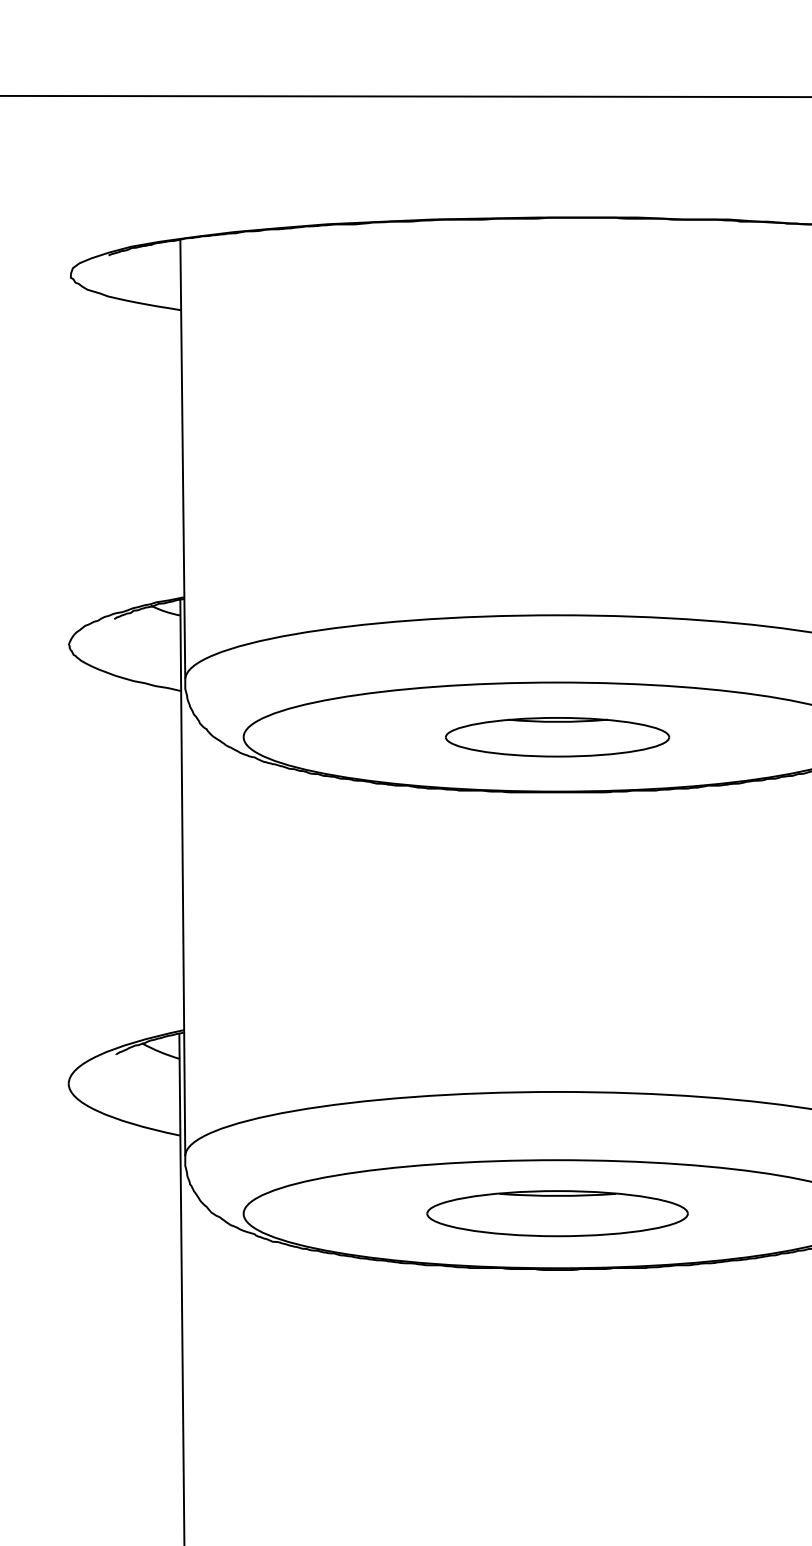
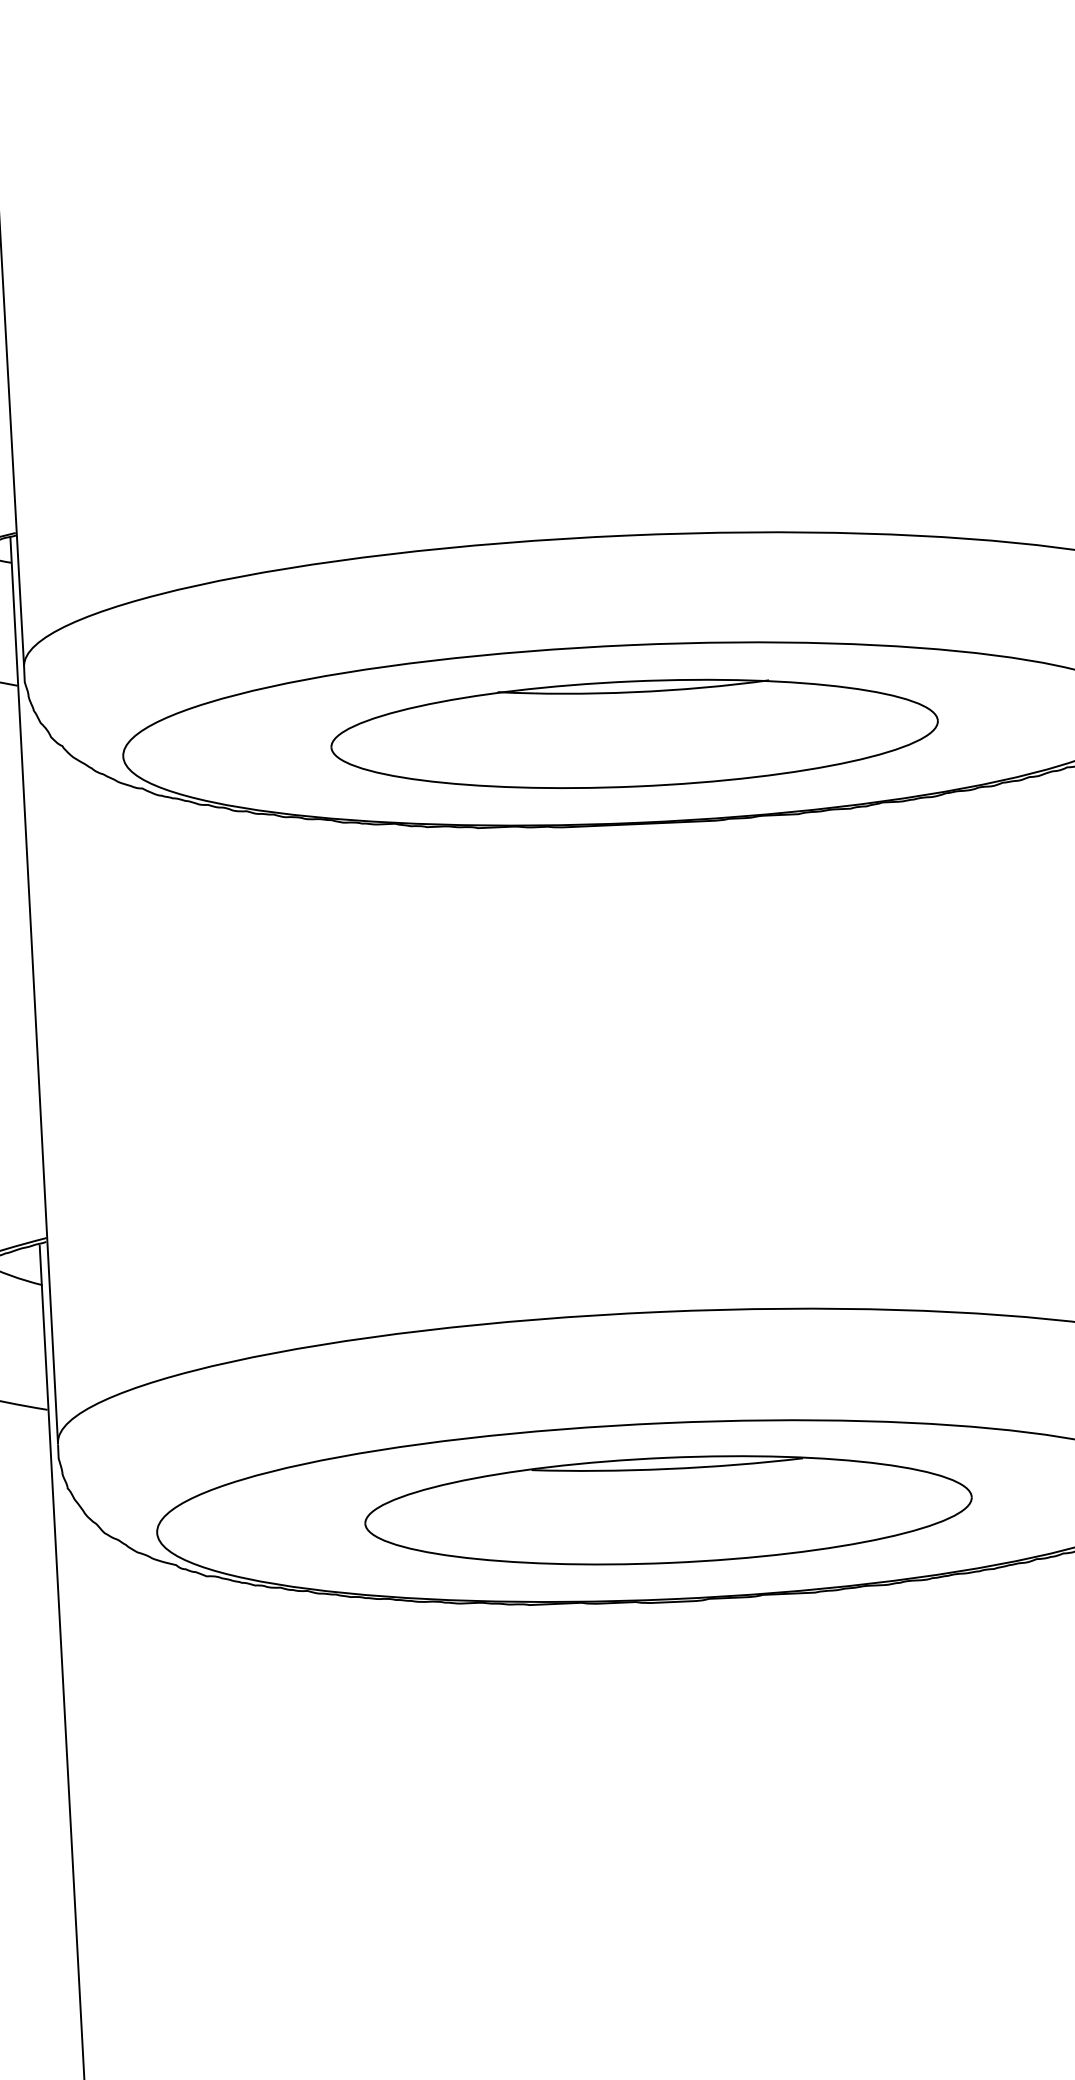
part: (557, 737) -> (634, 734), size x1.67
part: (557, 1213) -> (668, 1509), size x1.43

